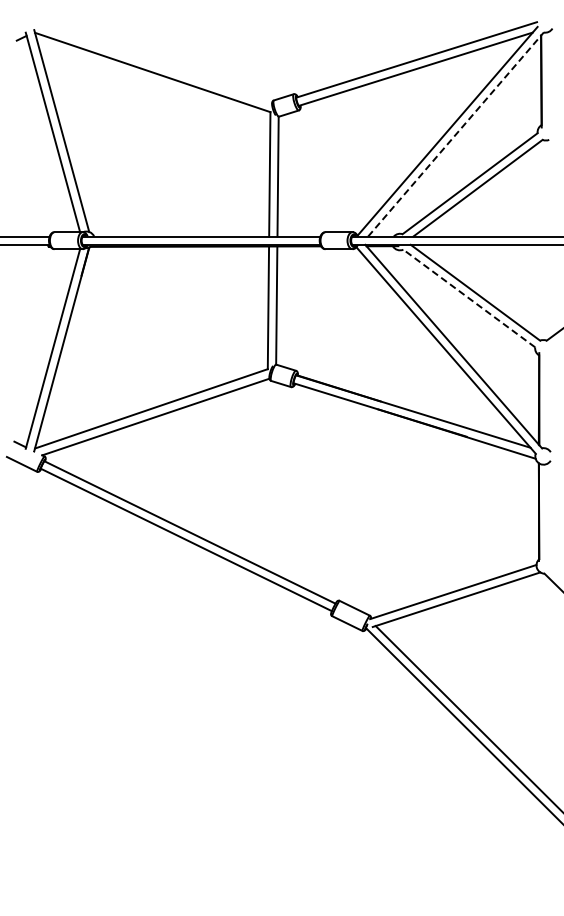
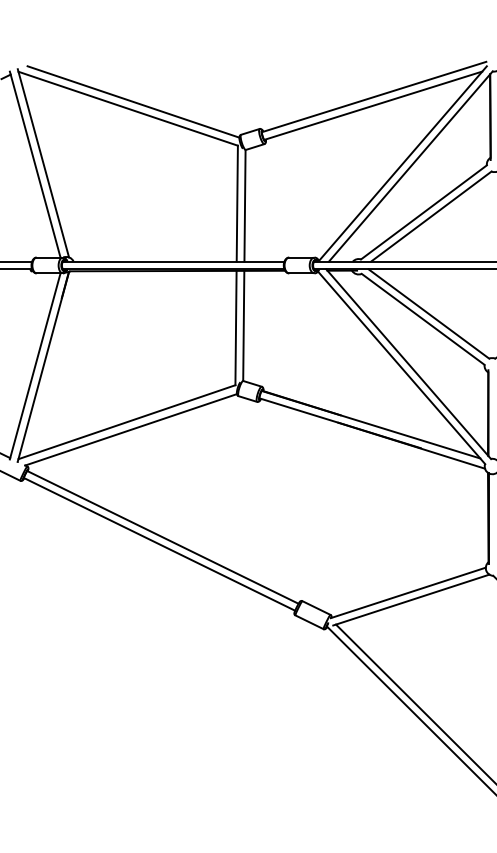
line: (158, 64) -> (133, 101), added
line: (456, 134) -> (411, 166), dashed -> solid
line: (468, 298) -> (422, 319), dashed -> solid

